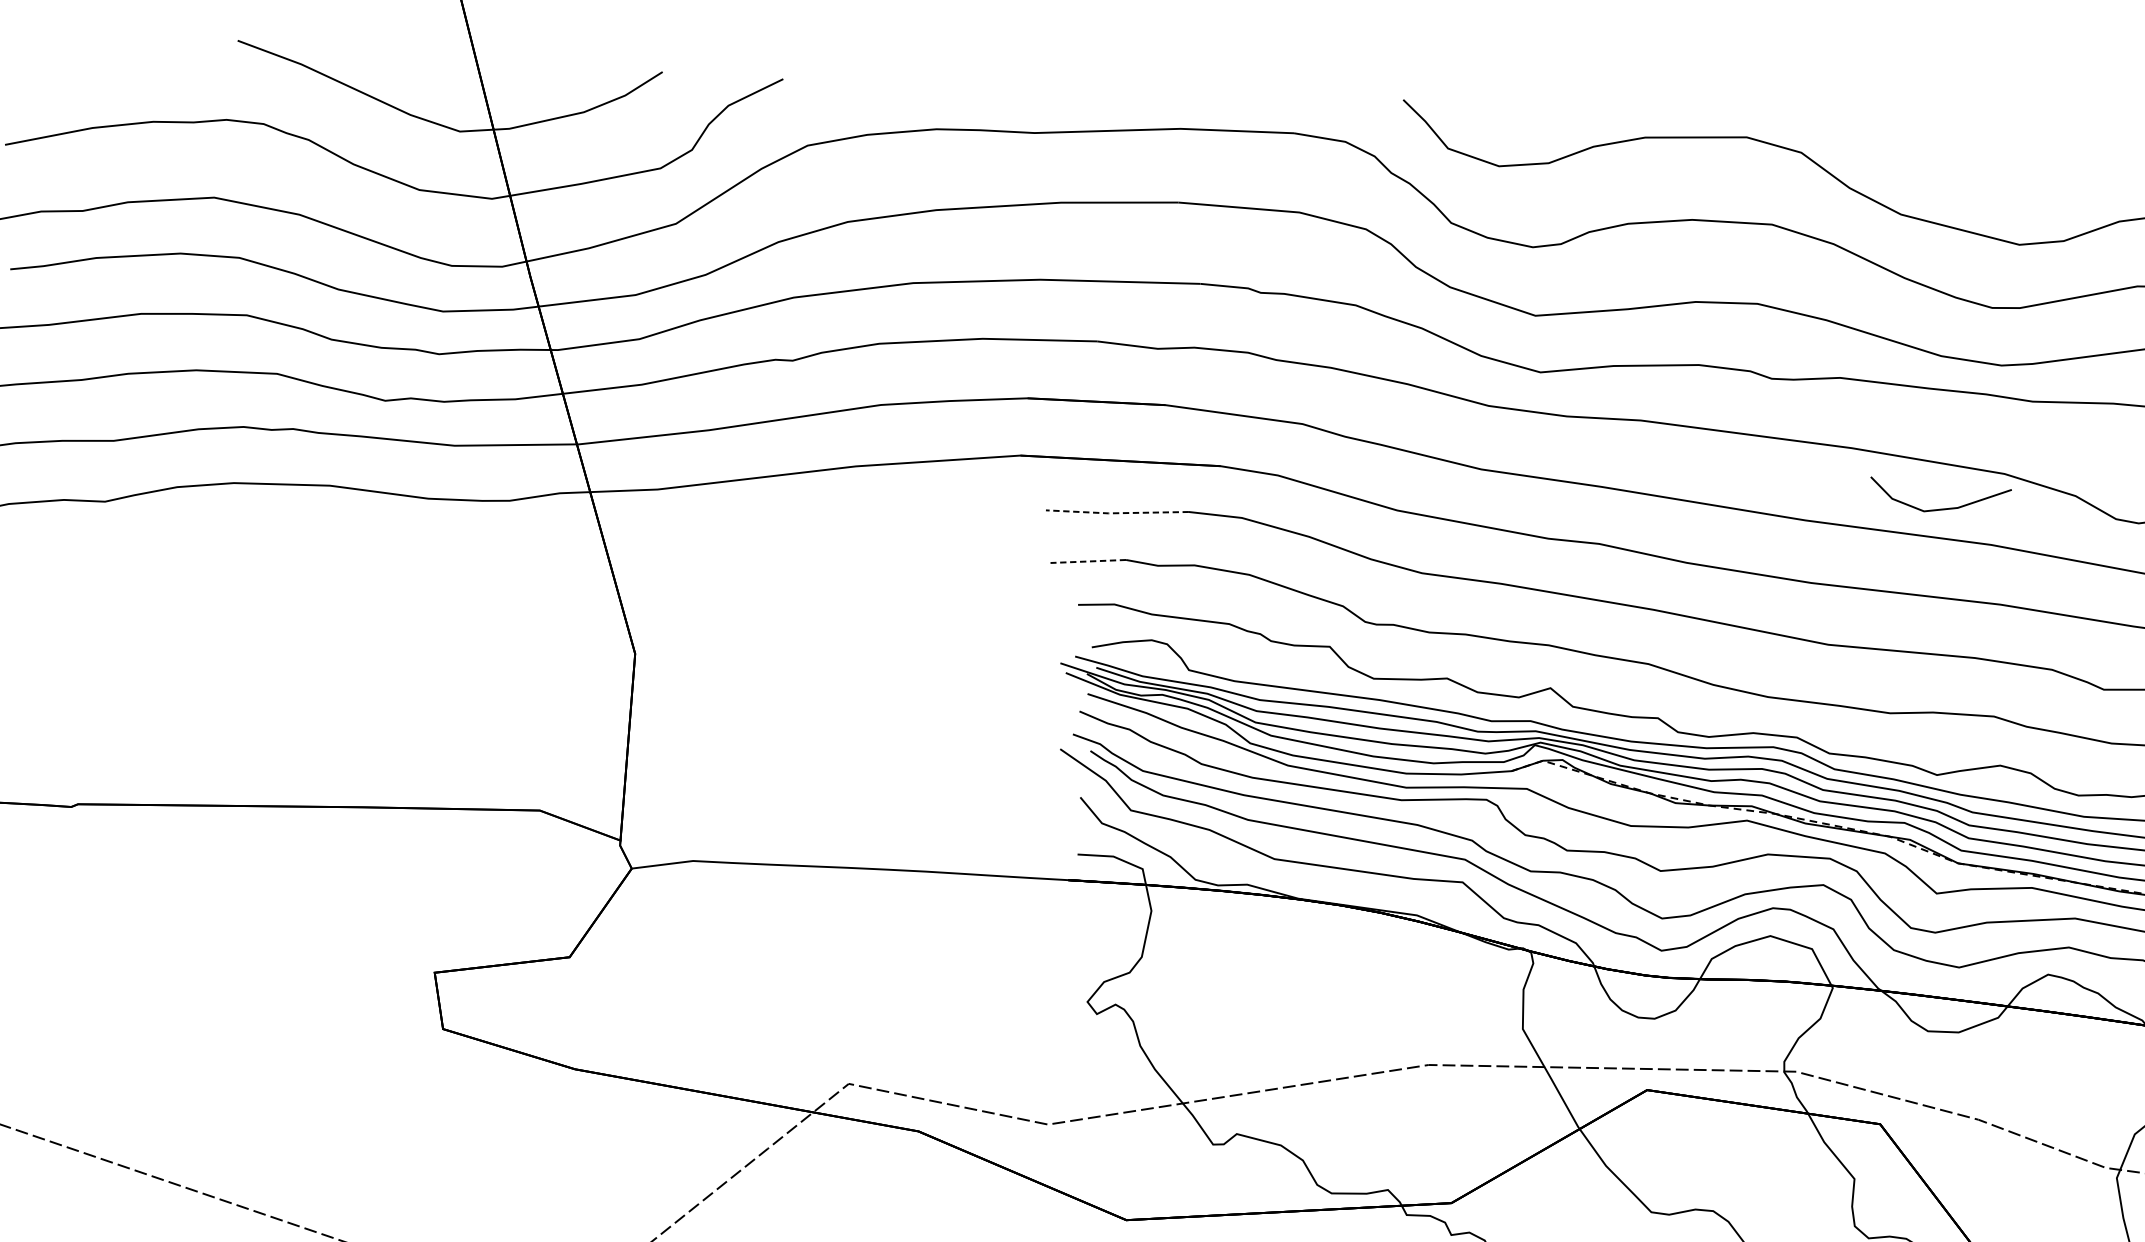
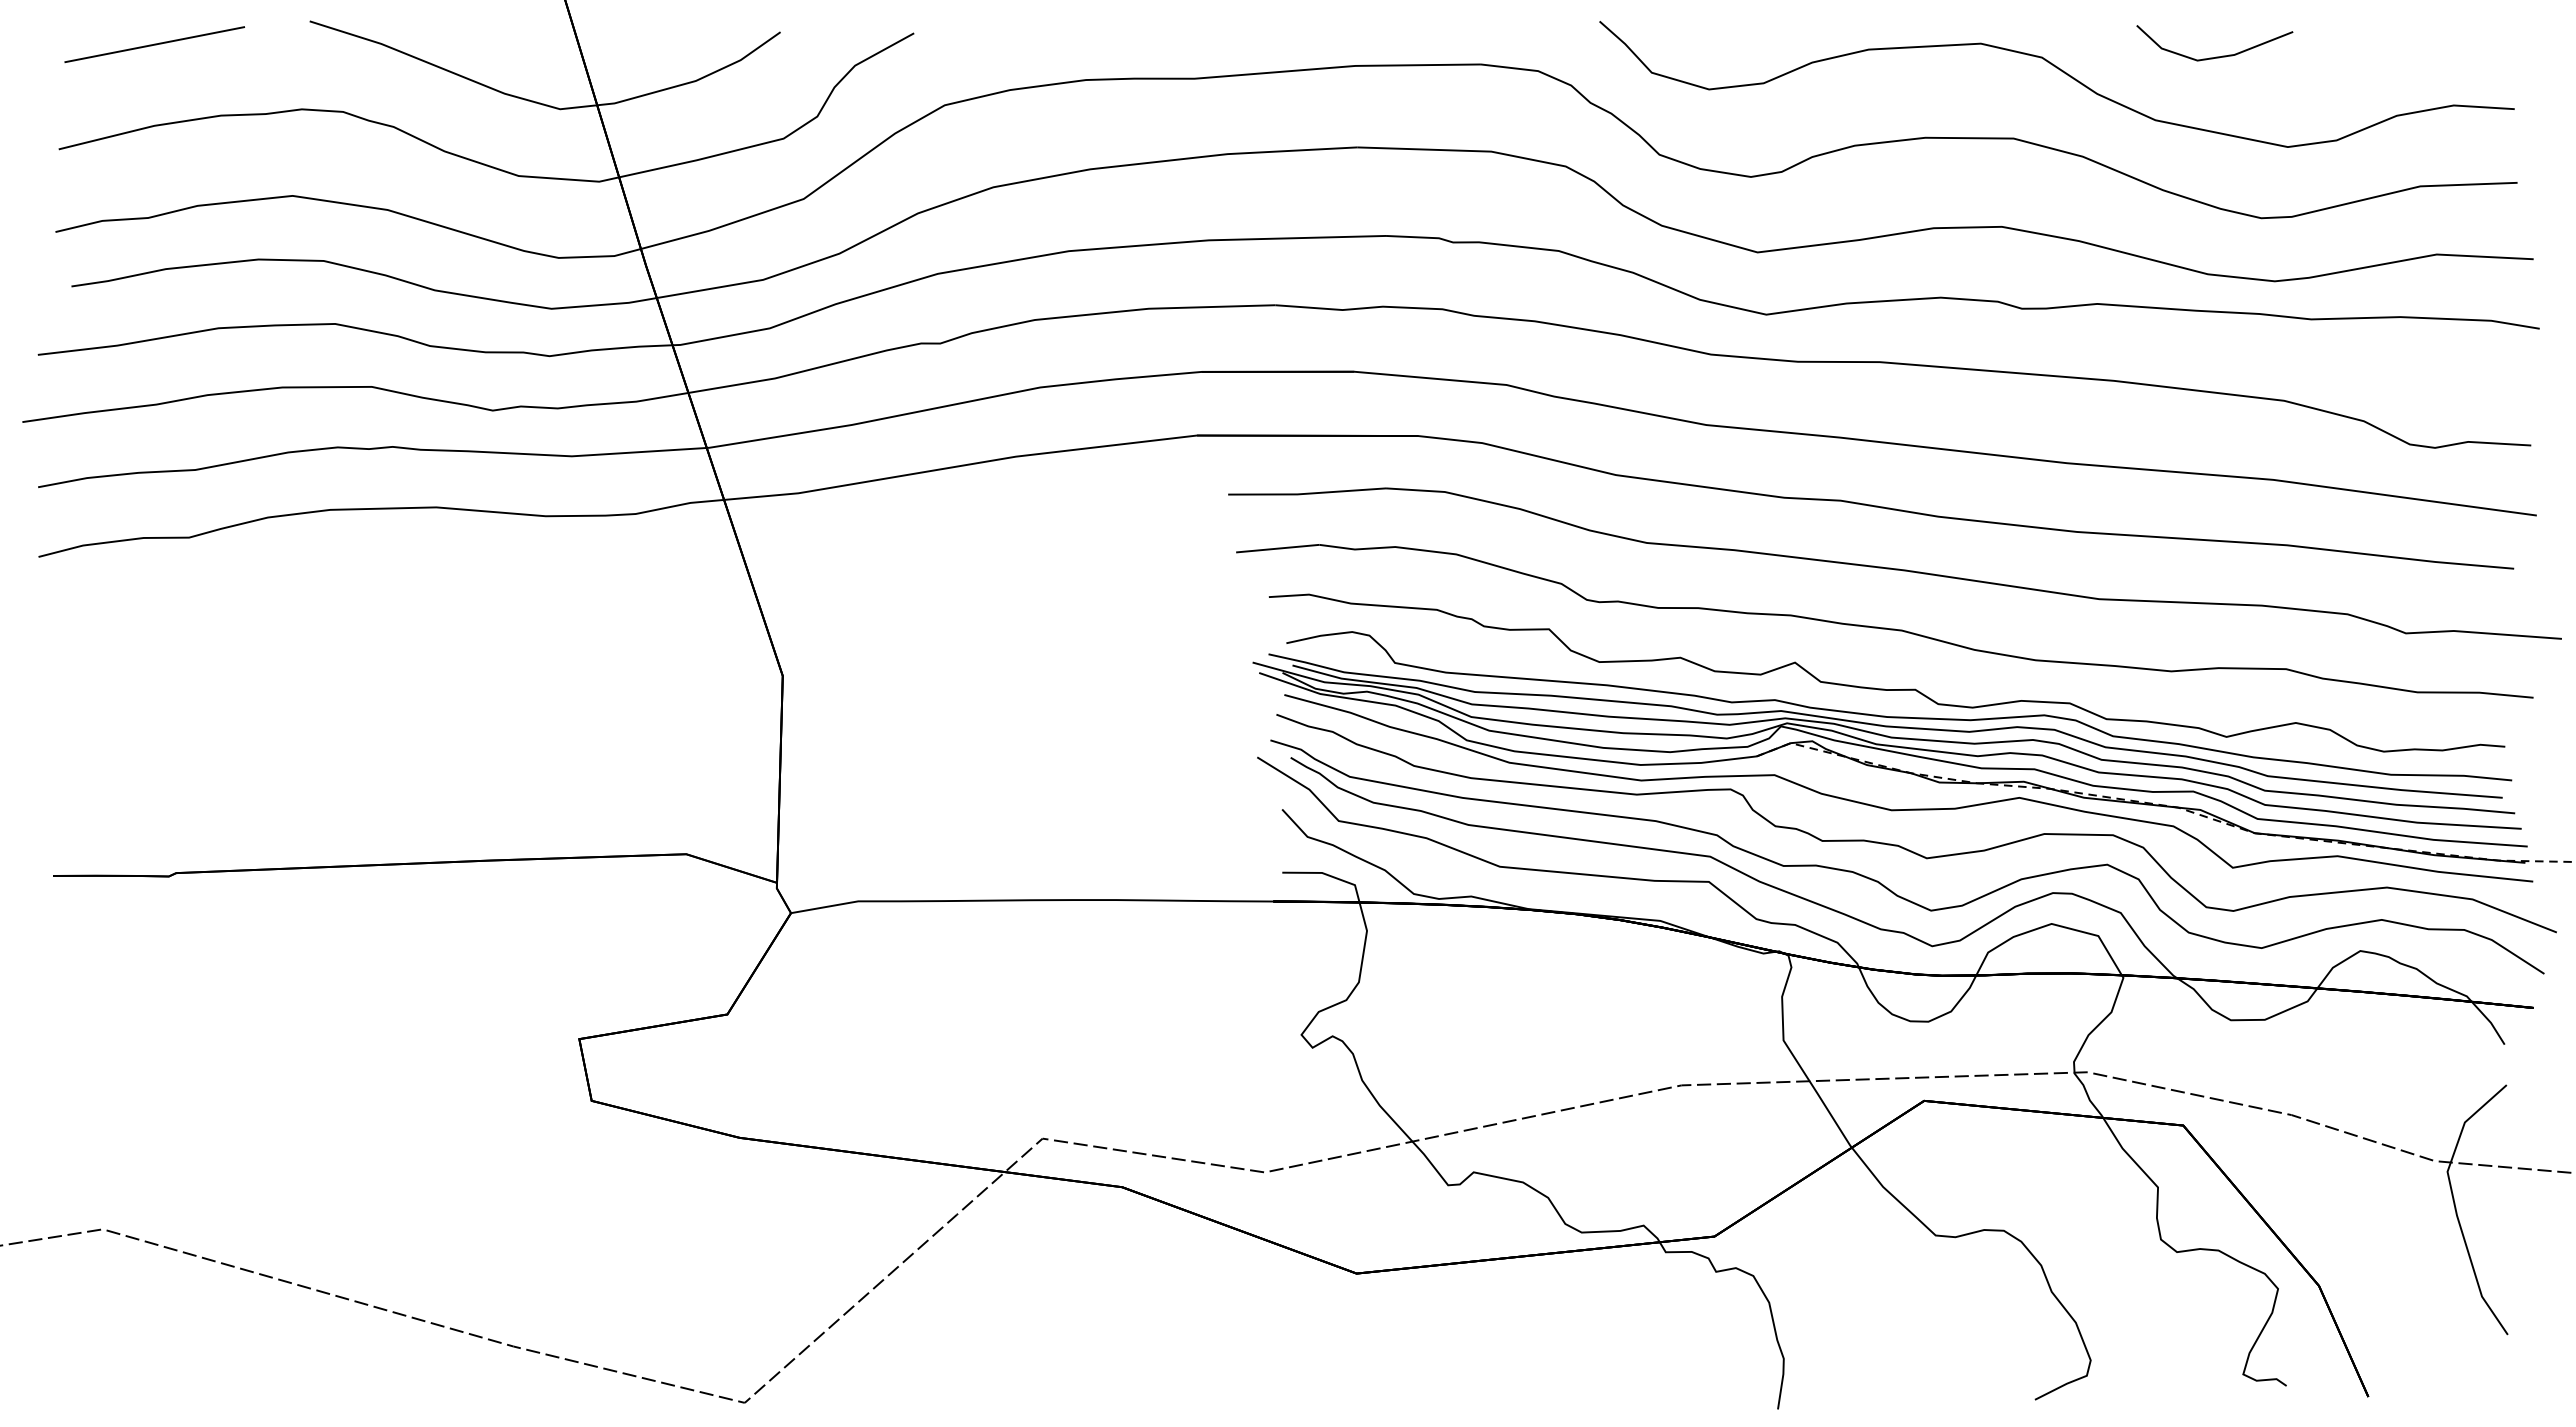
line: (96, 54) -> (154, 44), added
line: (1940, 508) -> (2215, 56), moved
line: (1116, 512) -> (1306, 493), dashed -> solid
line: (1088, 561) -> (1277, 548), dashed -> solid

